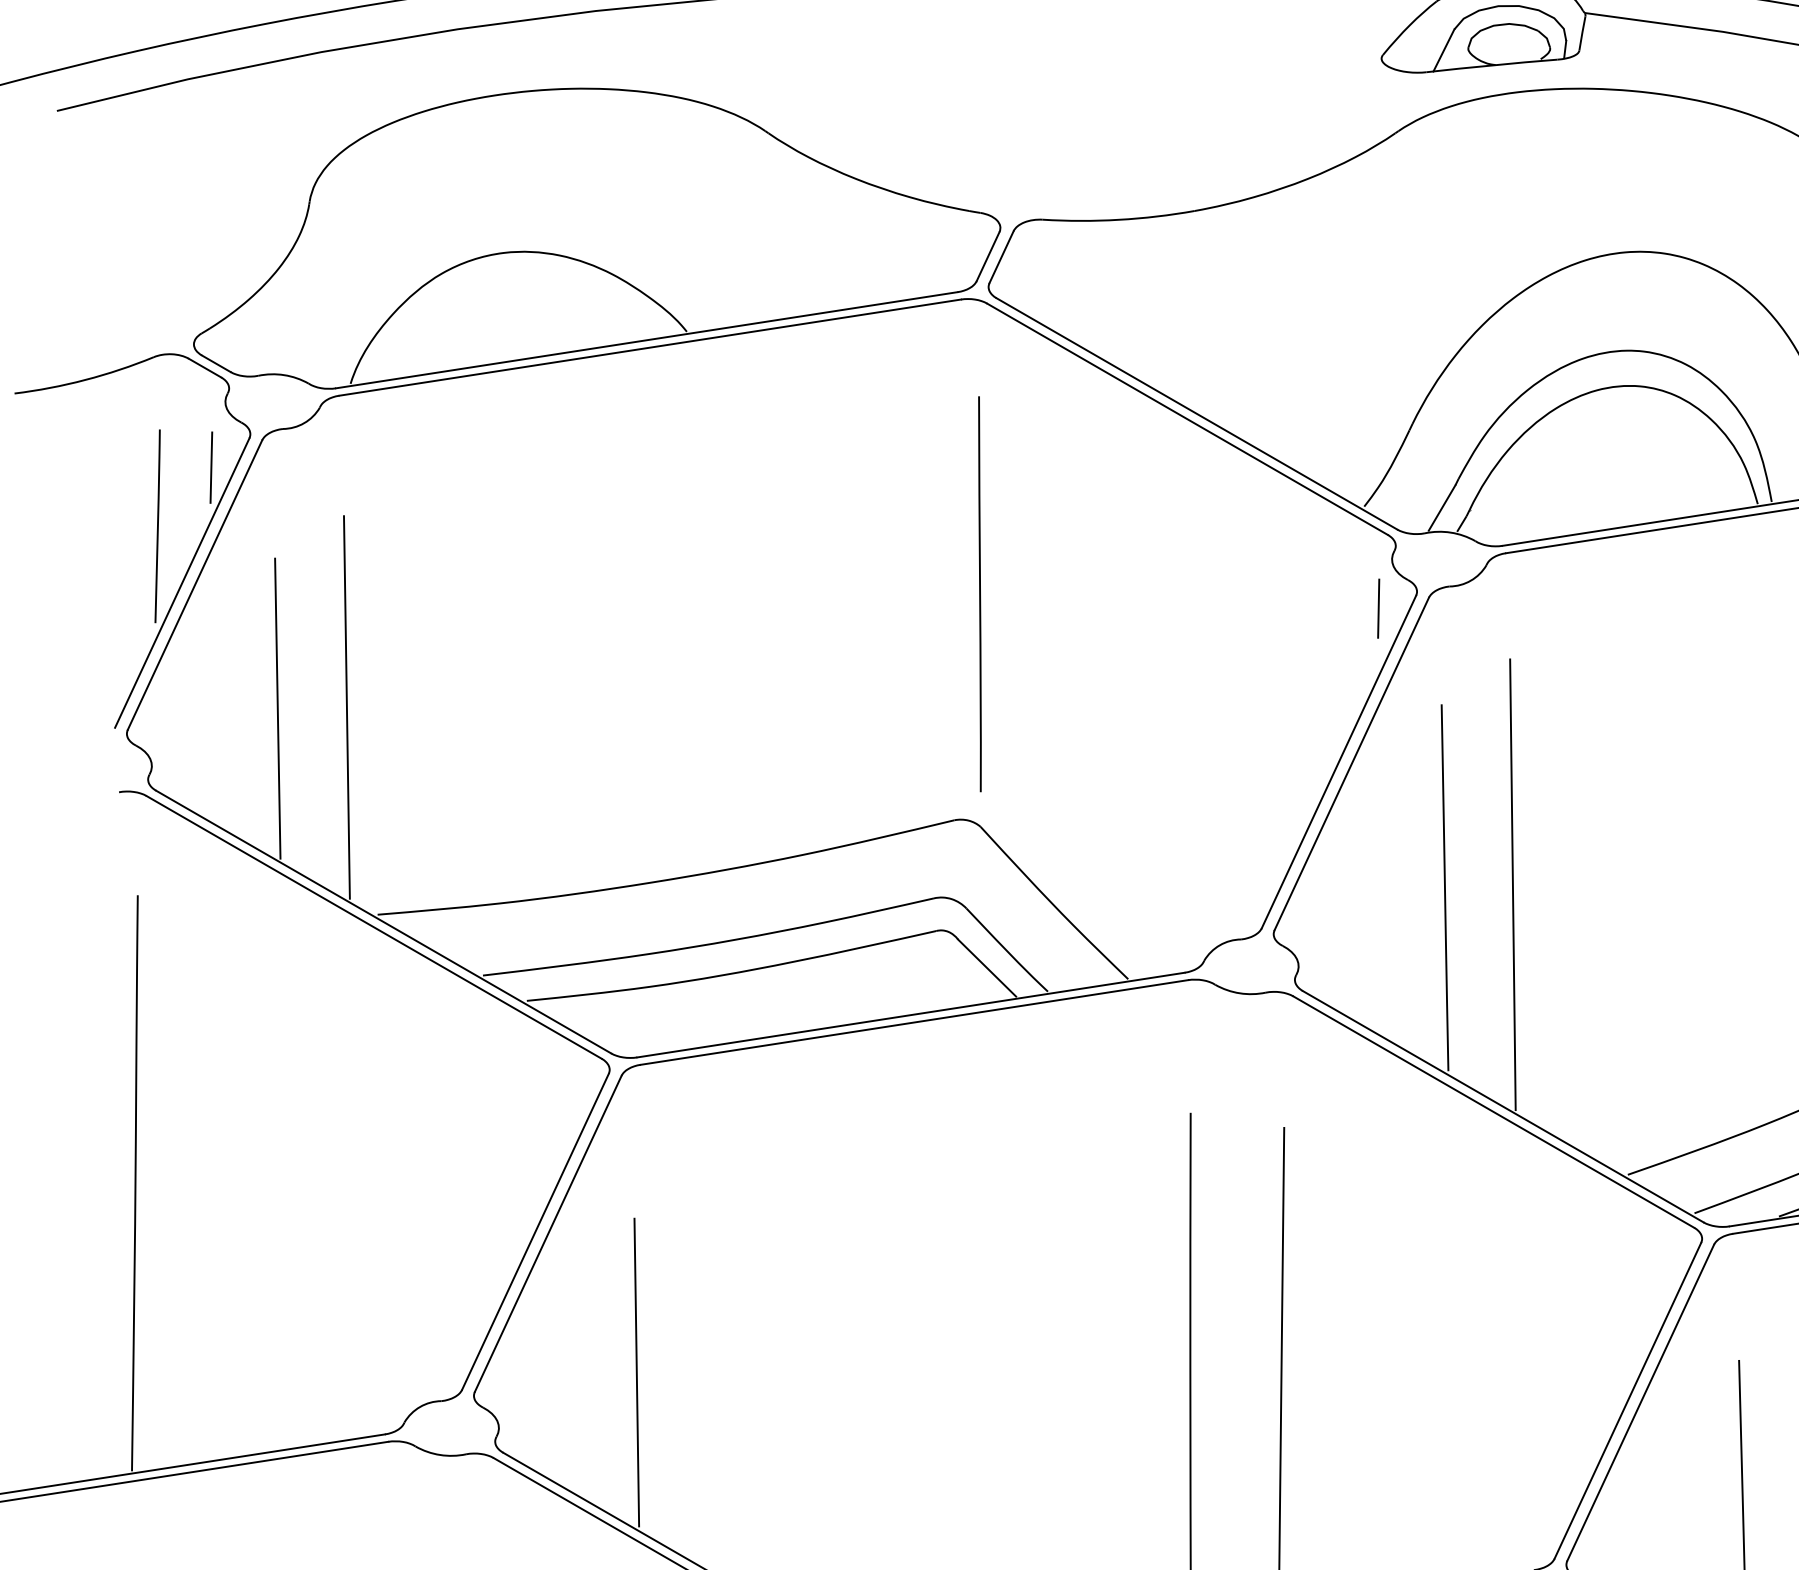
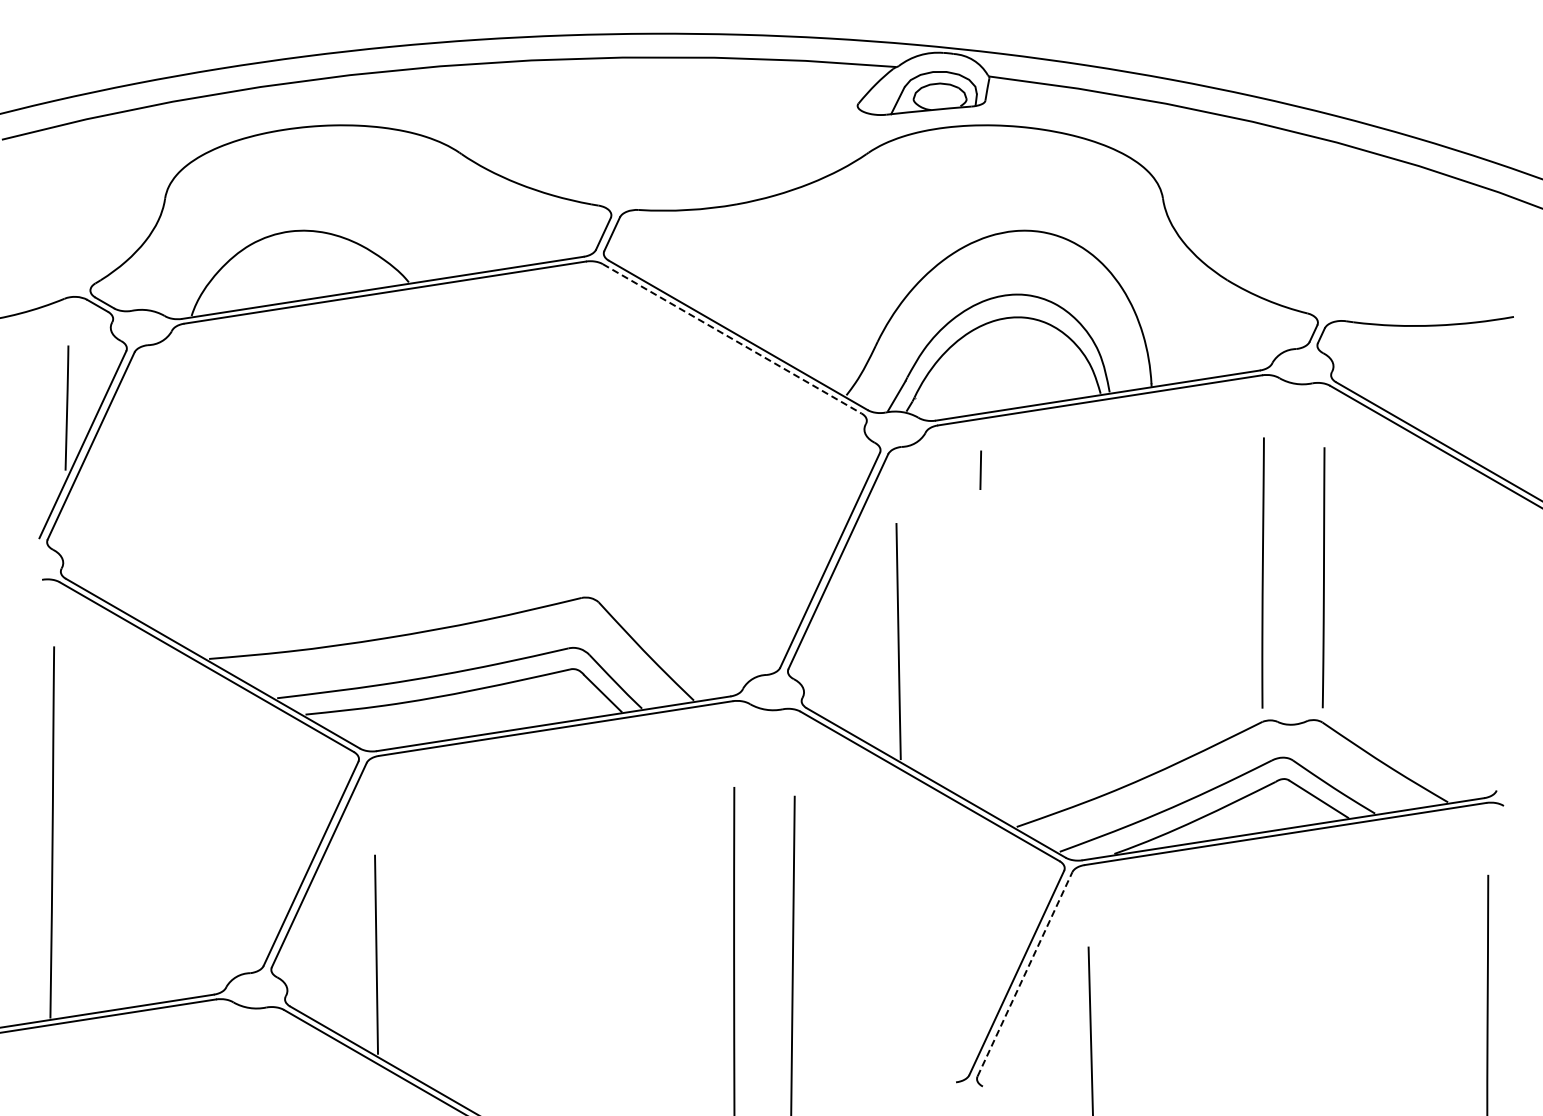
line: (1187, 420) -> (732, 339), solid -> dashed
line: (211, 466) -> (101, 369), removed
line: (978, 593) -> (597, 451), removed
line: (1378, 607) -> (980, 469), moved
line: (347, 706) -> (189, 524), removed
line: (277, 708) -> (144, 525), removed
line: (1512, 884) -> (942, 639), removed
line: (1641, 1403) -> (1025, 974), solid -> dashed

